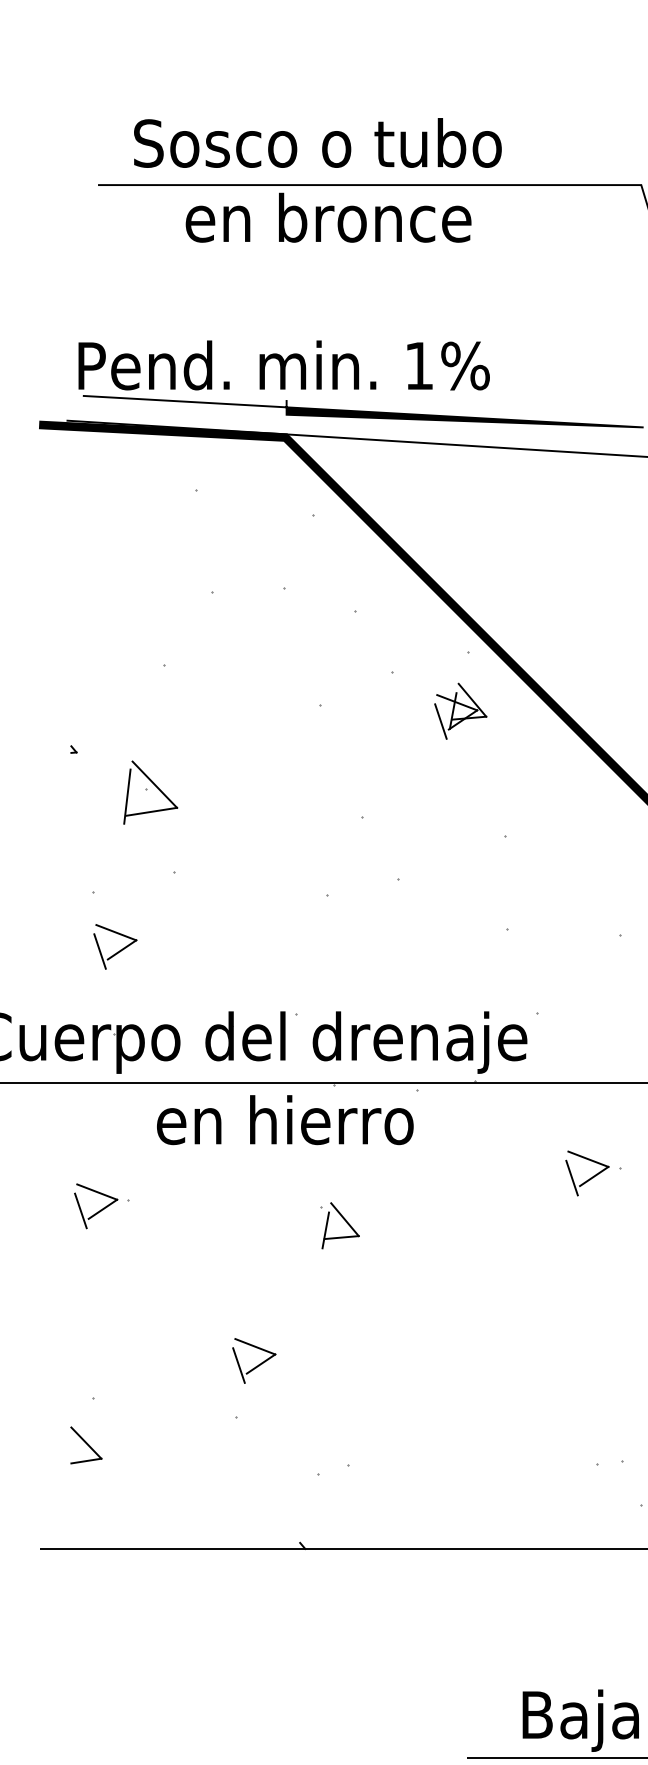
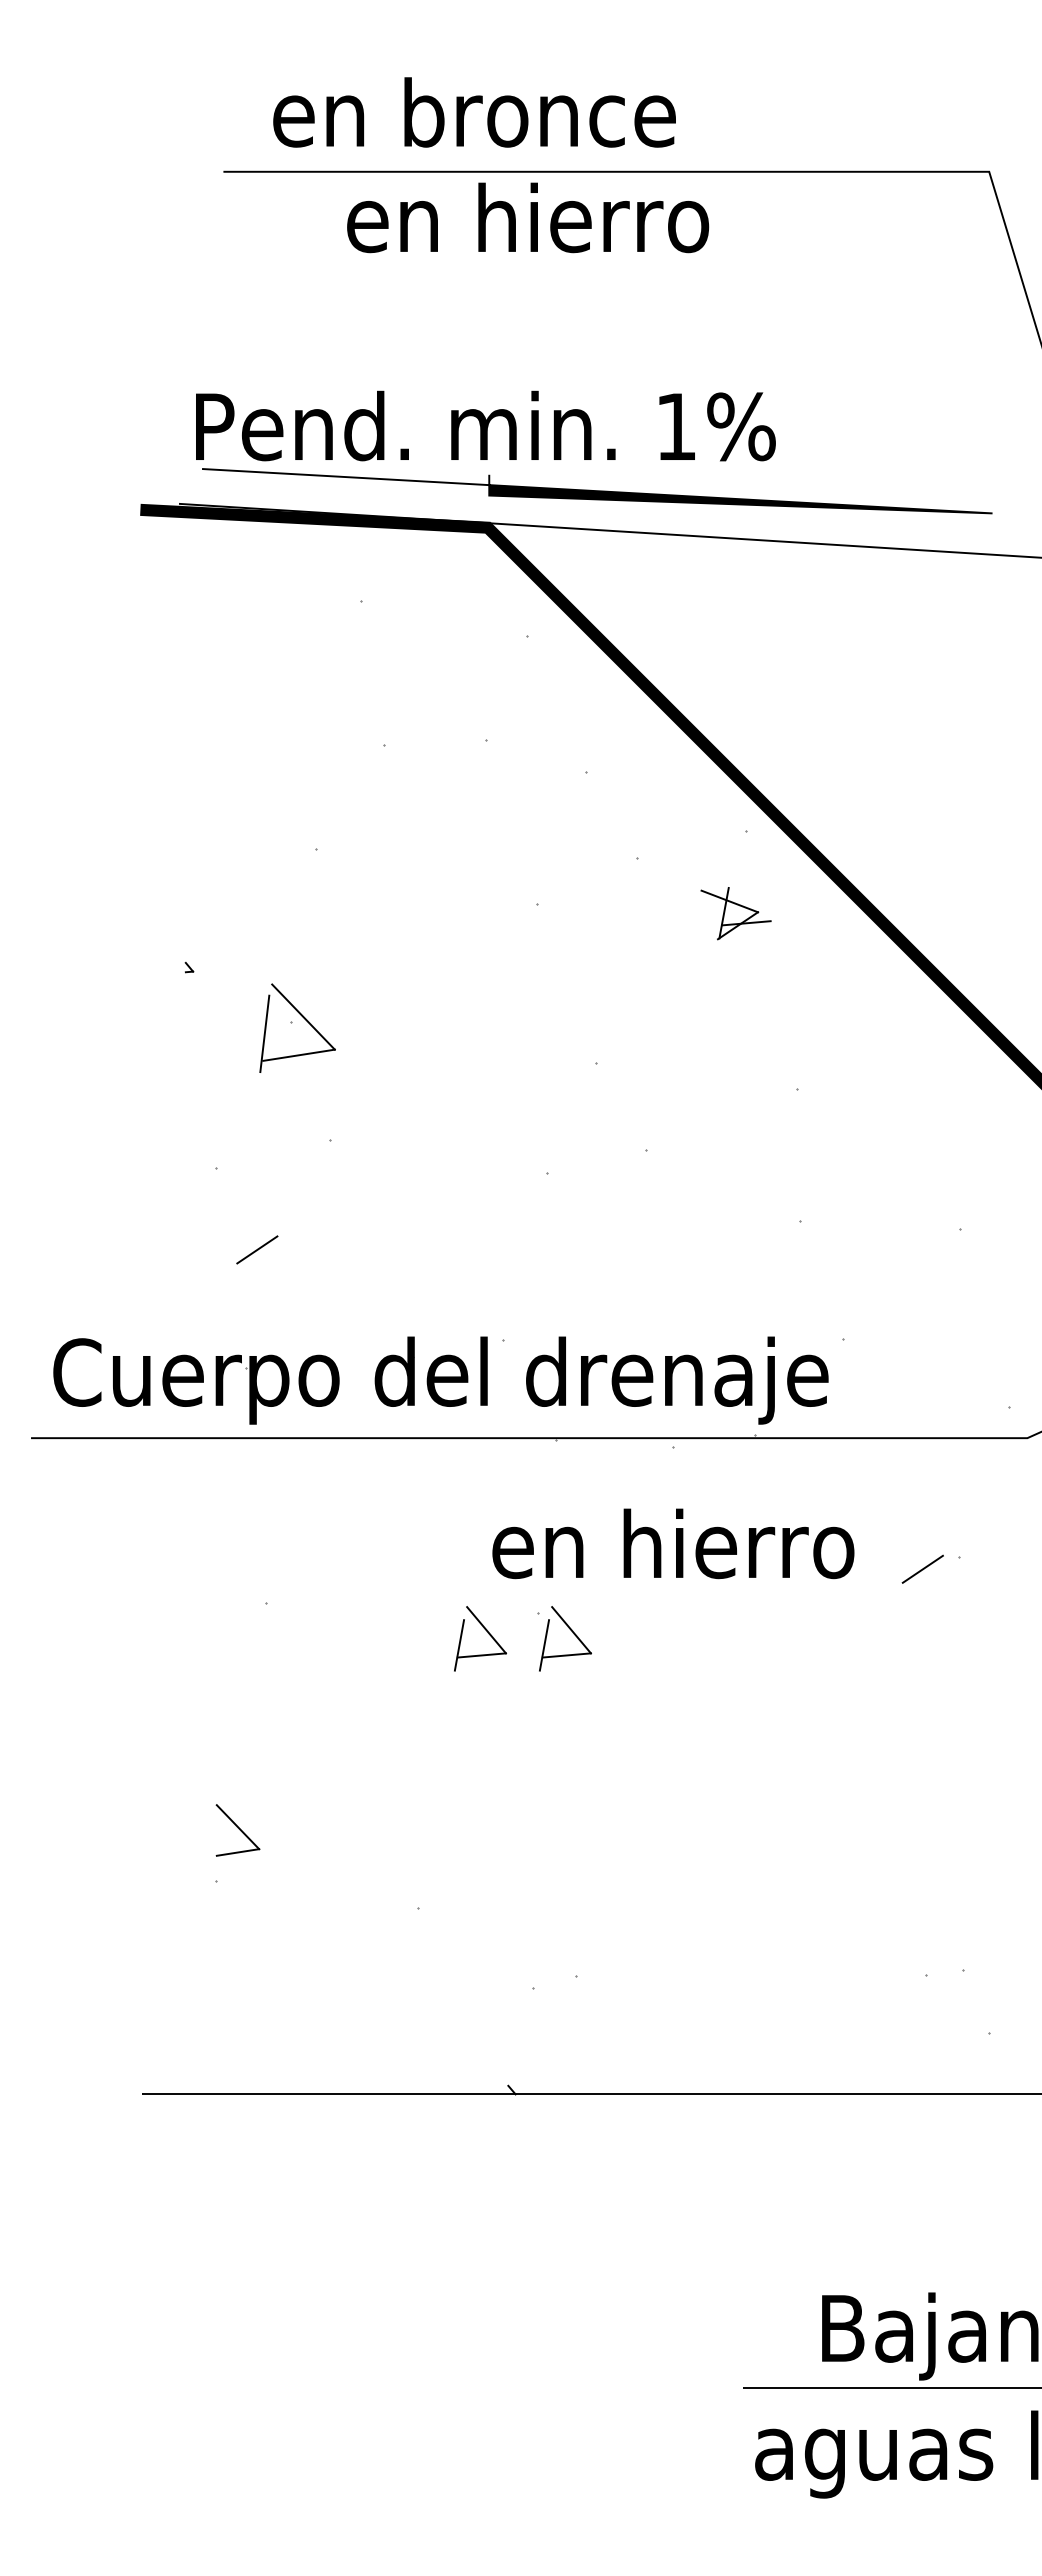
text: (317, 143) -> (532, 112), Sosco o tubo -> en bronce
text: (377, 217) -> (617, 217), en bronce -> en hierro
line: (471, 699) -> (750, 897), removed
line: (440, 721) -> (706, 927), removed
line: (116, 932) -> (249, 1225), removed
line: (100, 951) -> (226, 1251), removed
text: (285, 1119) -> (673, 1543), moved
line: (588, 1158) -> (914, 1544), removed
line: (571, 1178) -> (891, 1571), removed
part: (99, 1210) -> (225, 1617), removed
part: (286, 1222) -> (488, 1634), added
part: (257, 1365) -> (448, 1835), removed
part: (86, 1445) -> (237, 1830), moved

